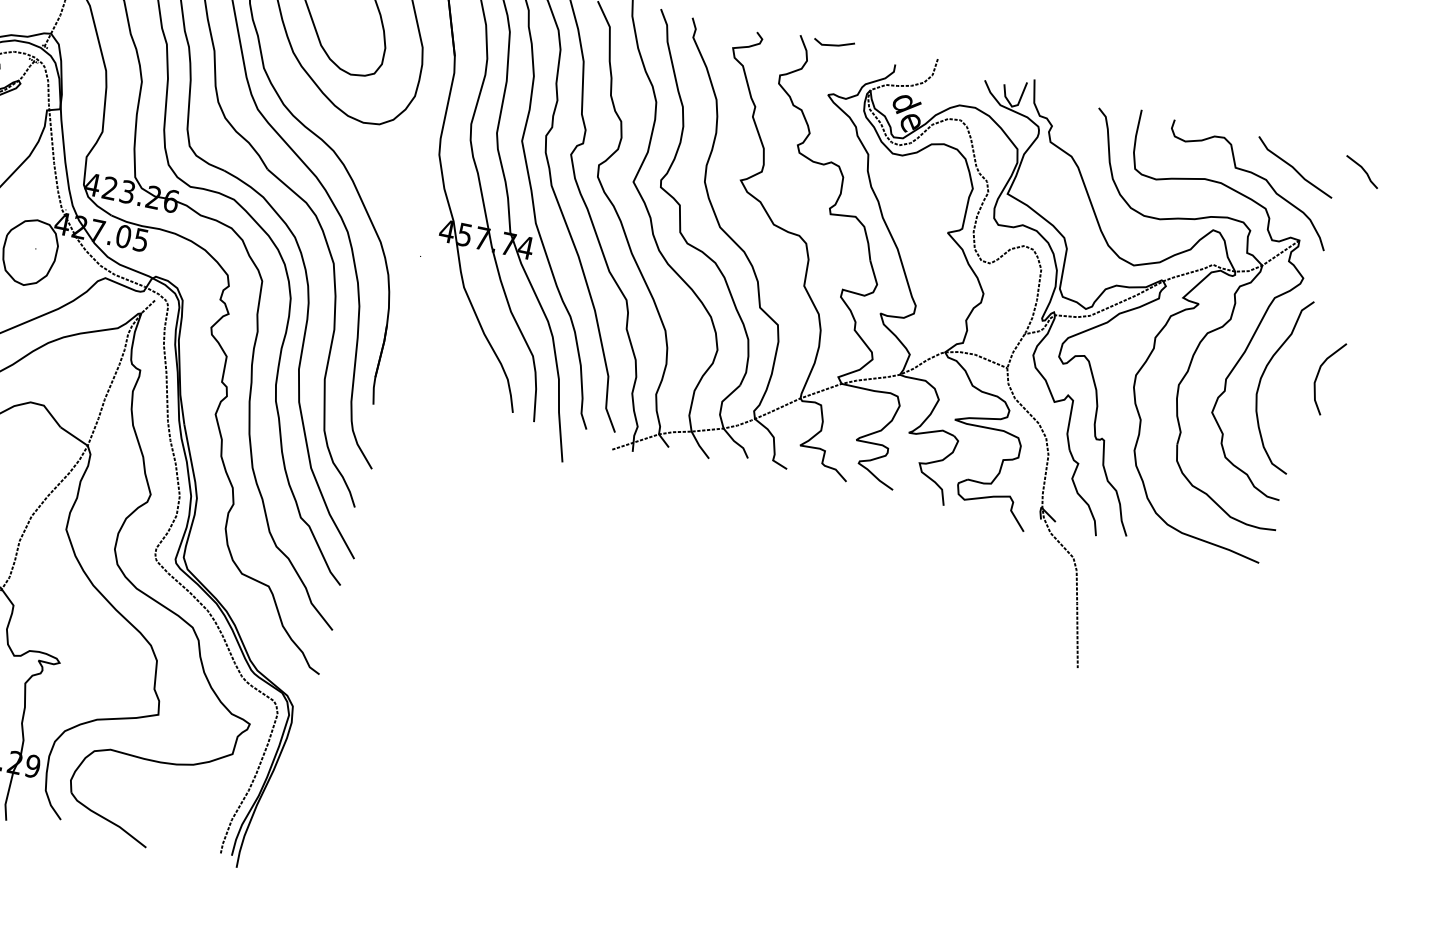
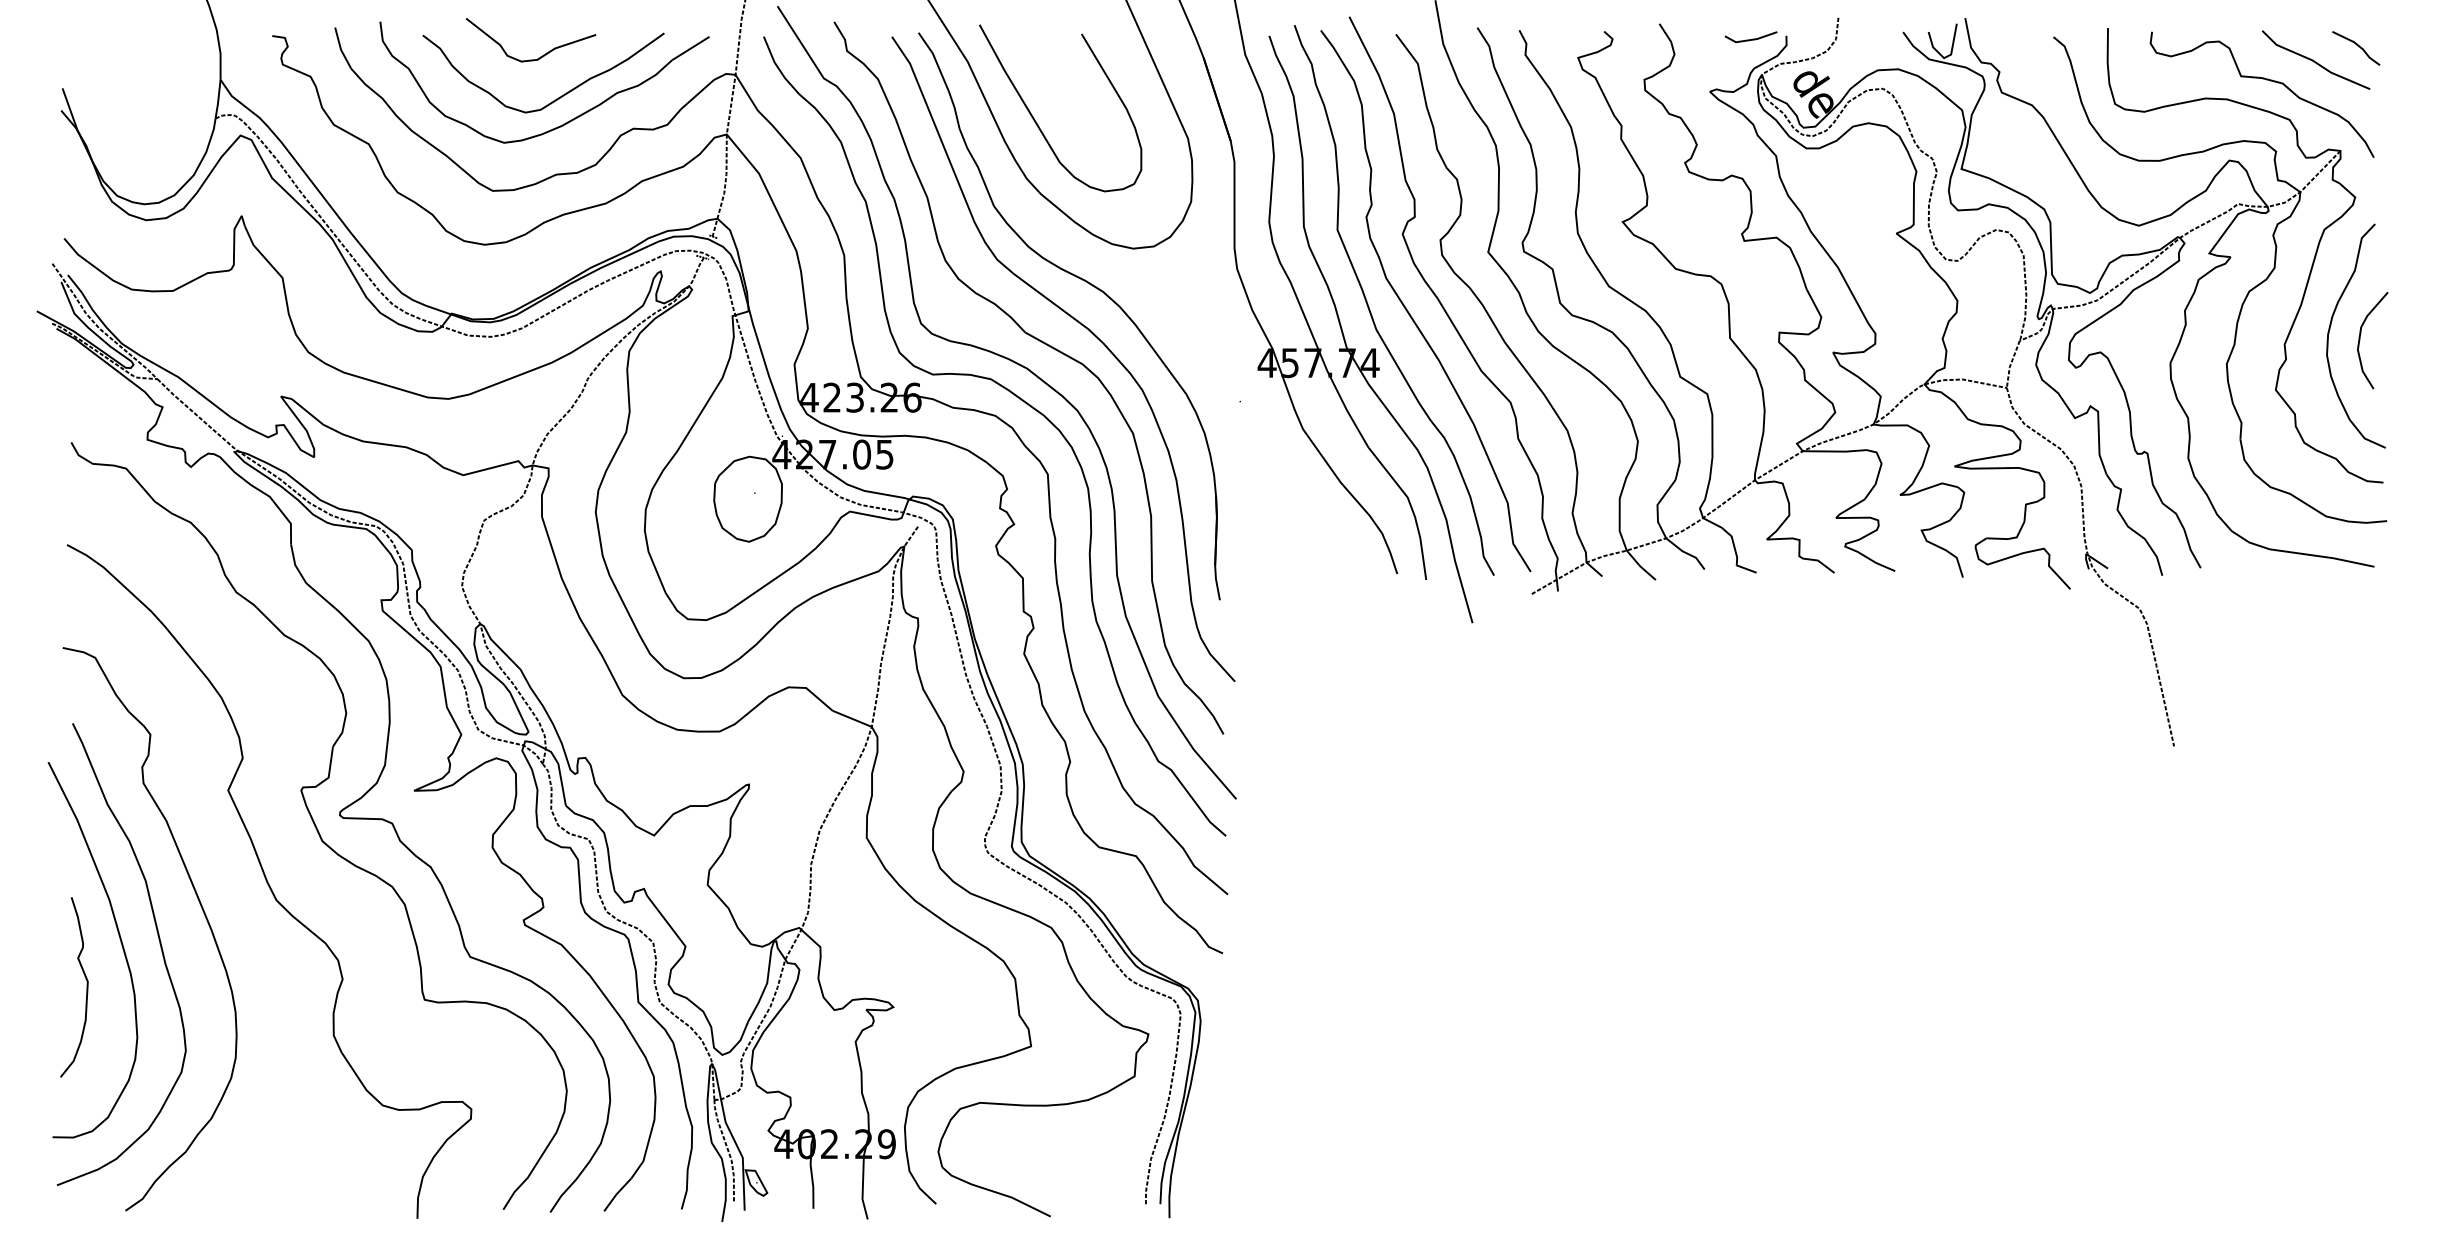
line: (833, 44) -> (1750, 39), moved
line: (1363, 170) -> (2357, 46), moved
curve: (1318, 376) -> (2360, 340), moved

